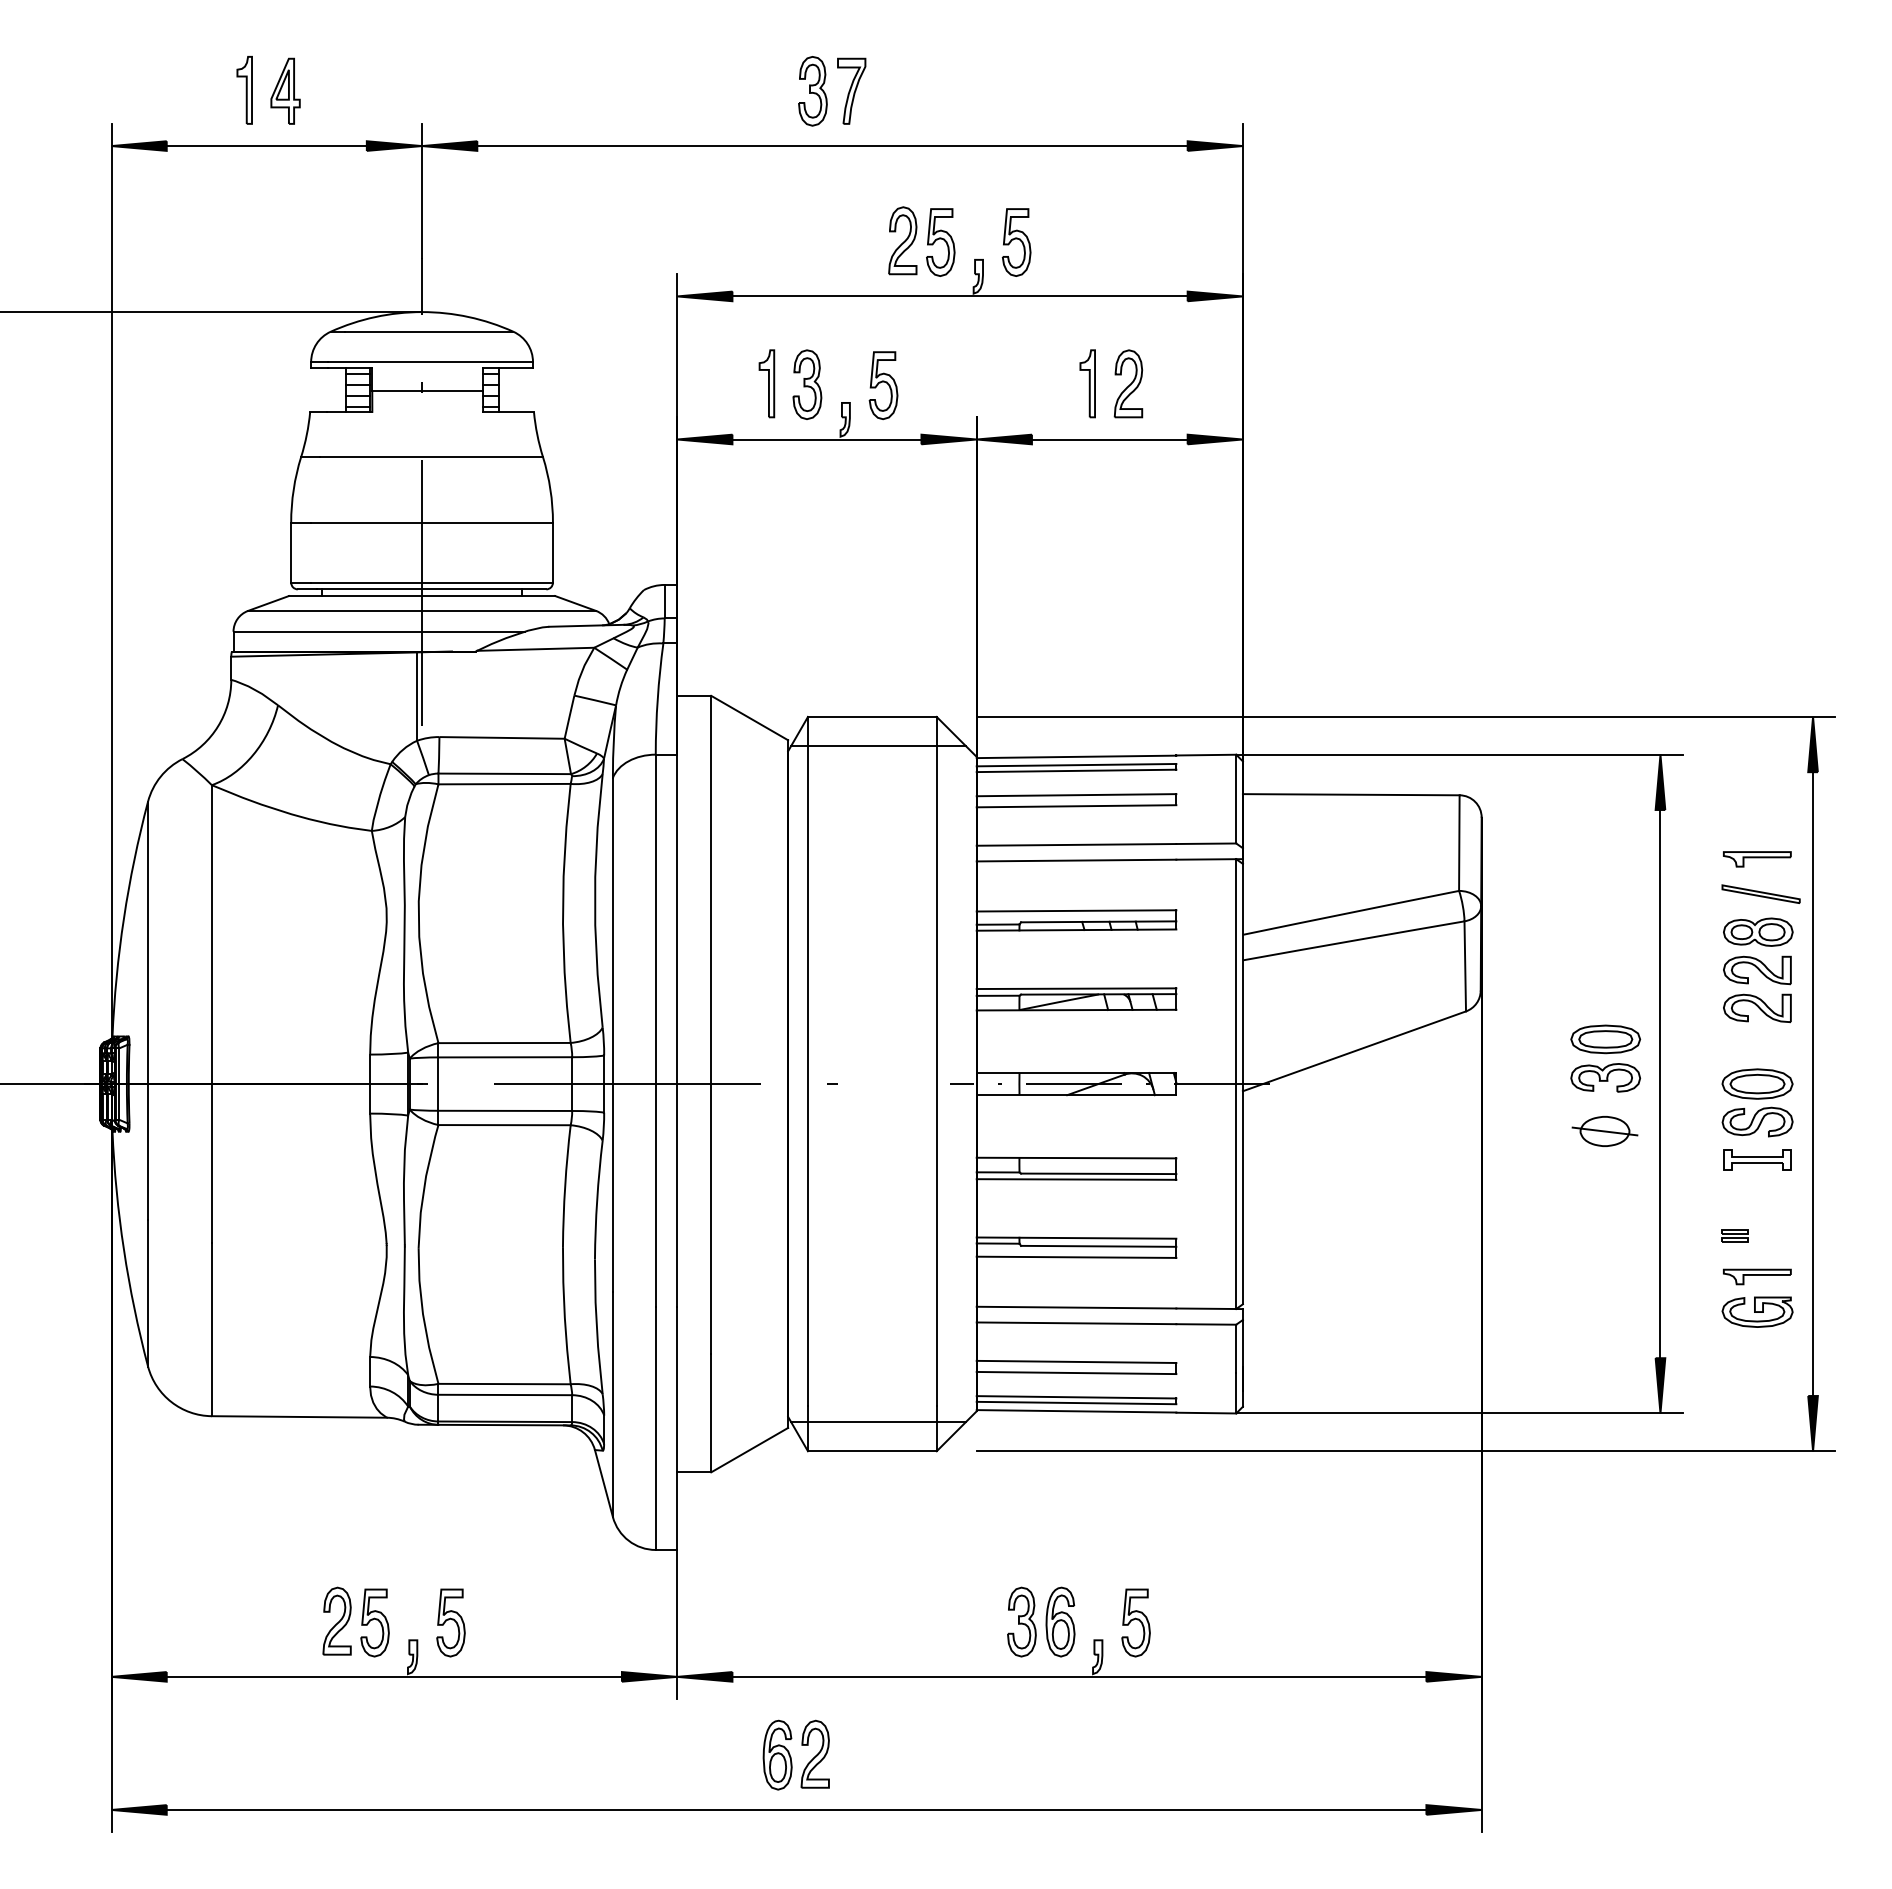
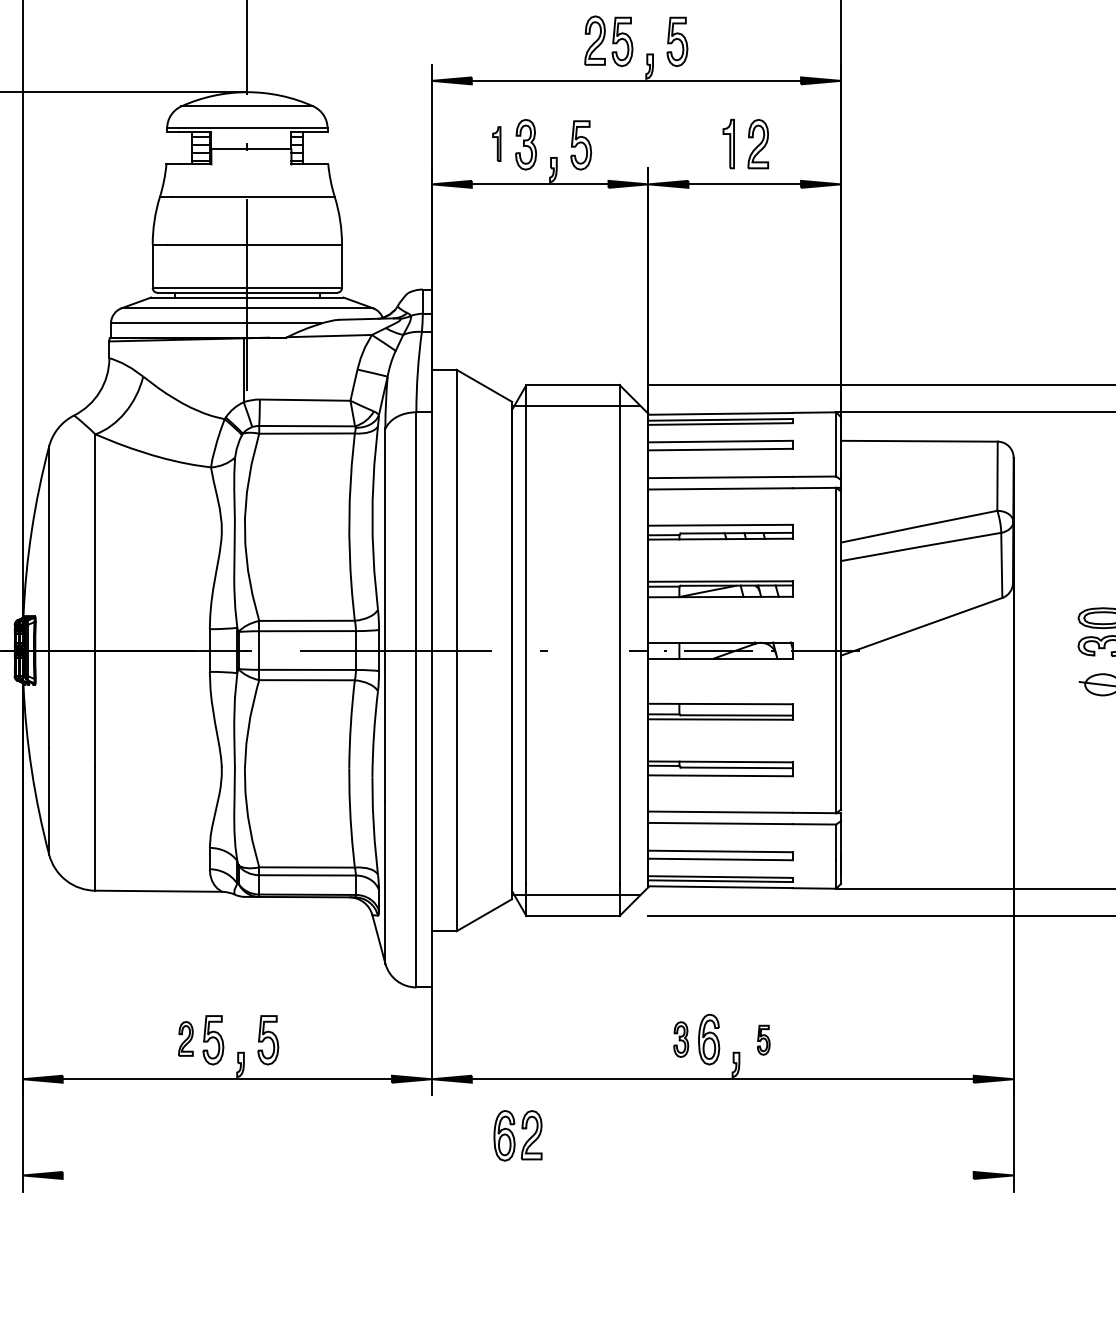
part: (766, 383) -> (496, 143), size x0.7
part: (336, 1620) -> (185, 1038), size x0.7
part: (1021, 1621) -> (680, 1039), size x0.7
part: (1135, 1622) -> (763, 1039), size x0.6
line: (796, 1809) -> (518, 1175), removed

